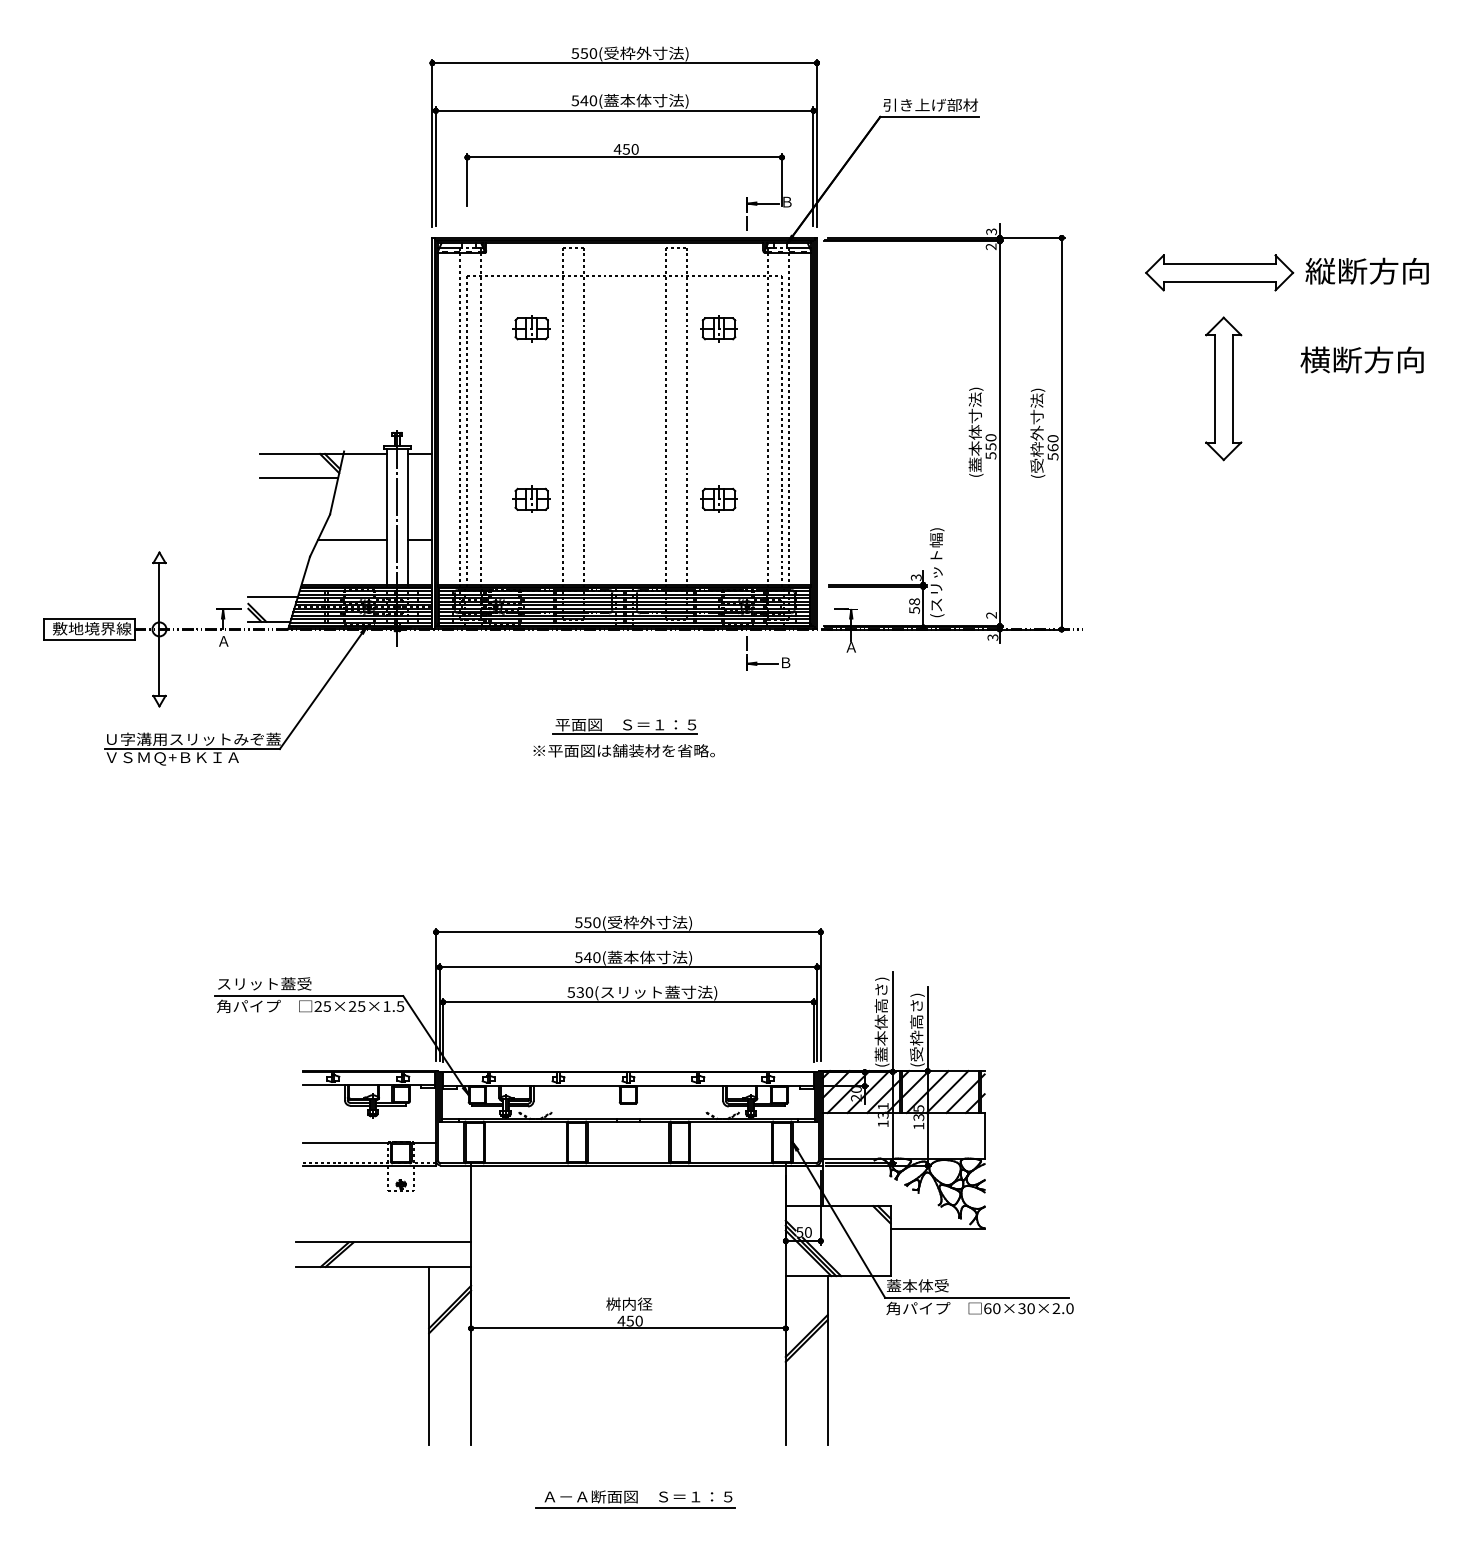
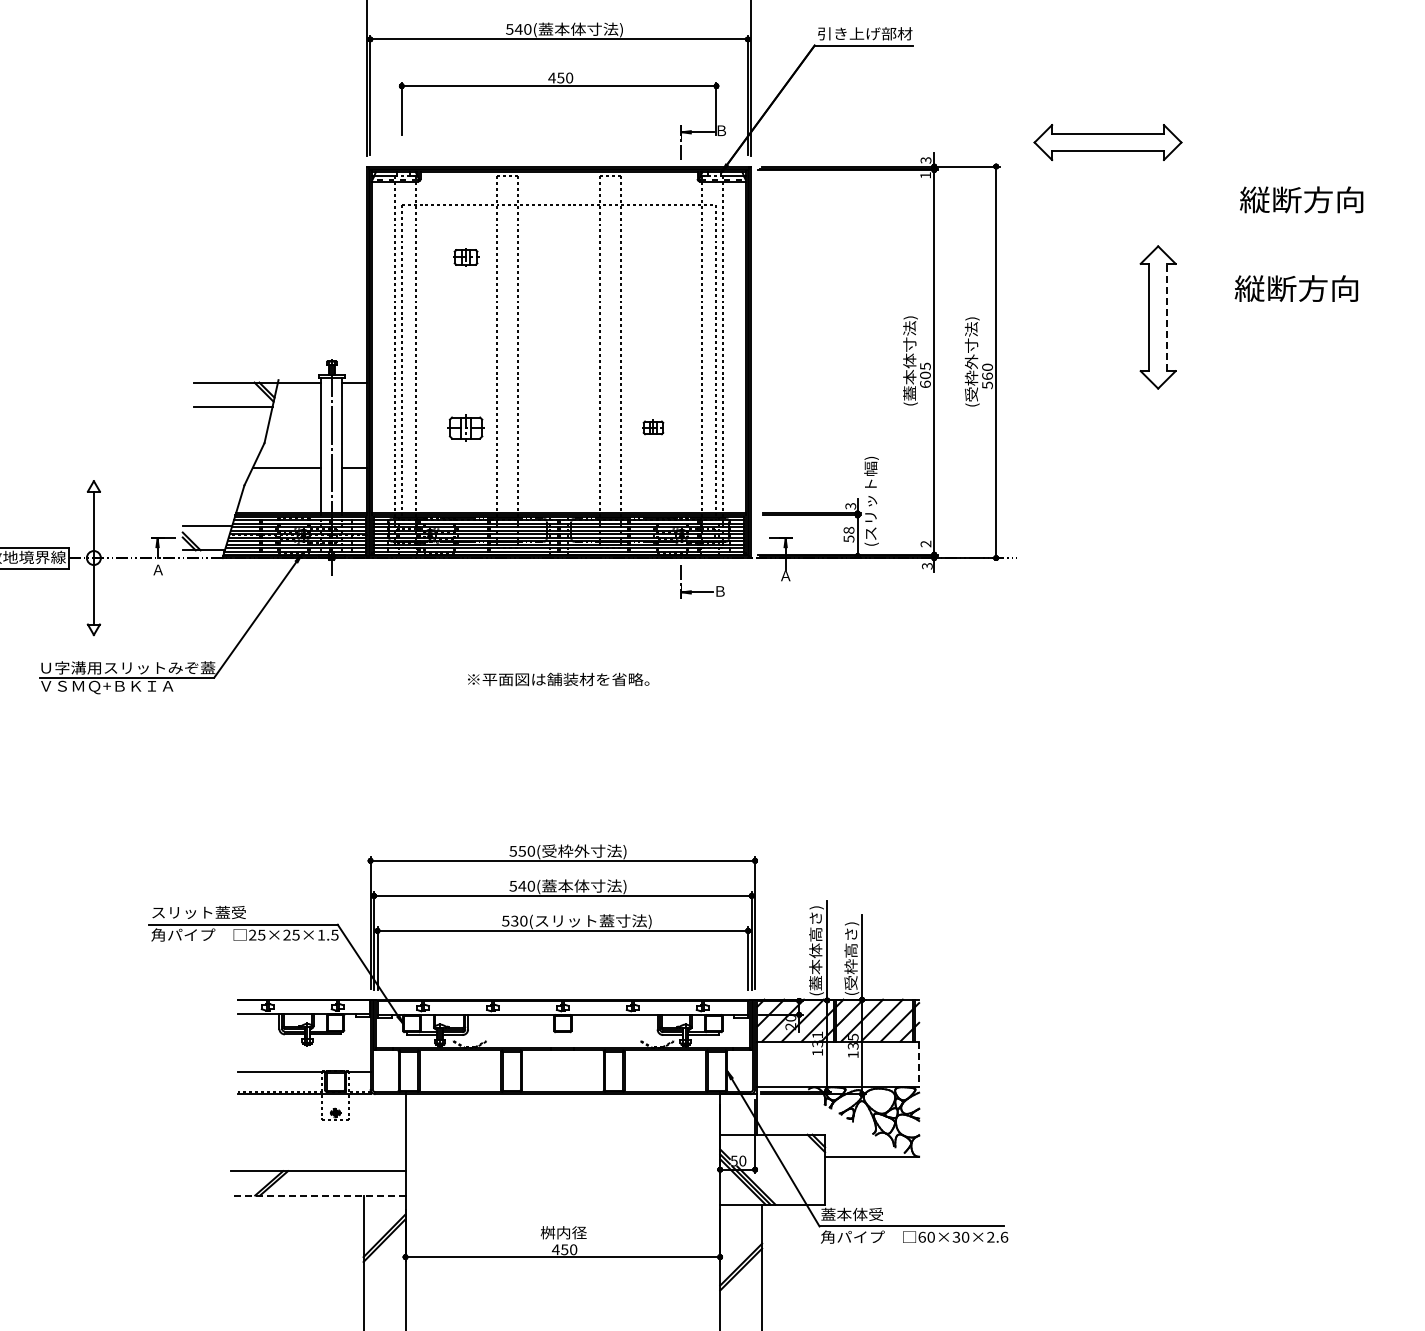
text: (990, 246) -> (924, 175), 2 -> 1
part: (1219, 272) -> (1107, 142), moved
part: (531, 328) -> (465, 257), size x0.7
part: (718, 328) -> (652, 257), removed
text: (1315, 359) -> (1249, 288), 横断方向 -> 縦断方向
line: (1232, 388) -> (1166, 317), solid -> dashed
text: (990, 446) -> (924, 375), 550 -> 605
part: (718, 498) -> (652, 427), size x0.6
part: (624, 726) -> (558, 655), removed
line: (984, 1135) -> (918, 1064), solid -> dashed
line: (383, 1266) -> (317, 1195), solid -> dashed
text: (1069, 1308) -> (1003, 1237), 60×30×2.0 -> 60×30×2.6

